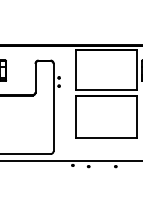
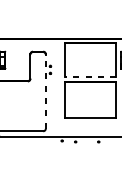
line: (105, 90) -> (89, 77), solid -> dashed
line: (53, 107) -> (45, 91), solid -> dashed

